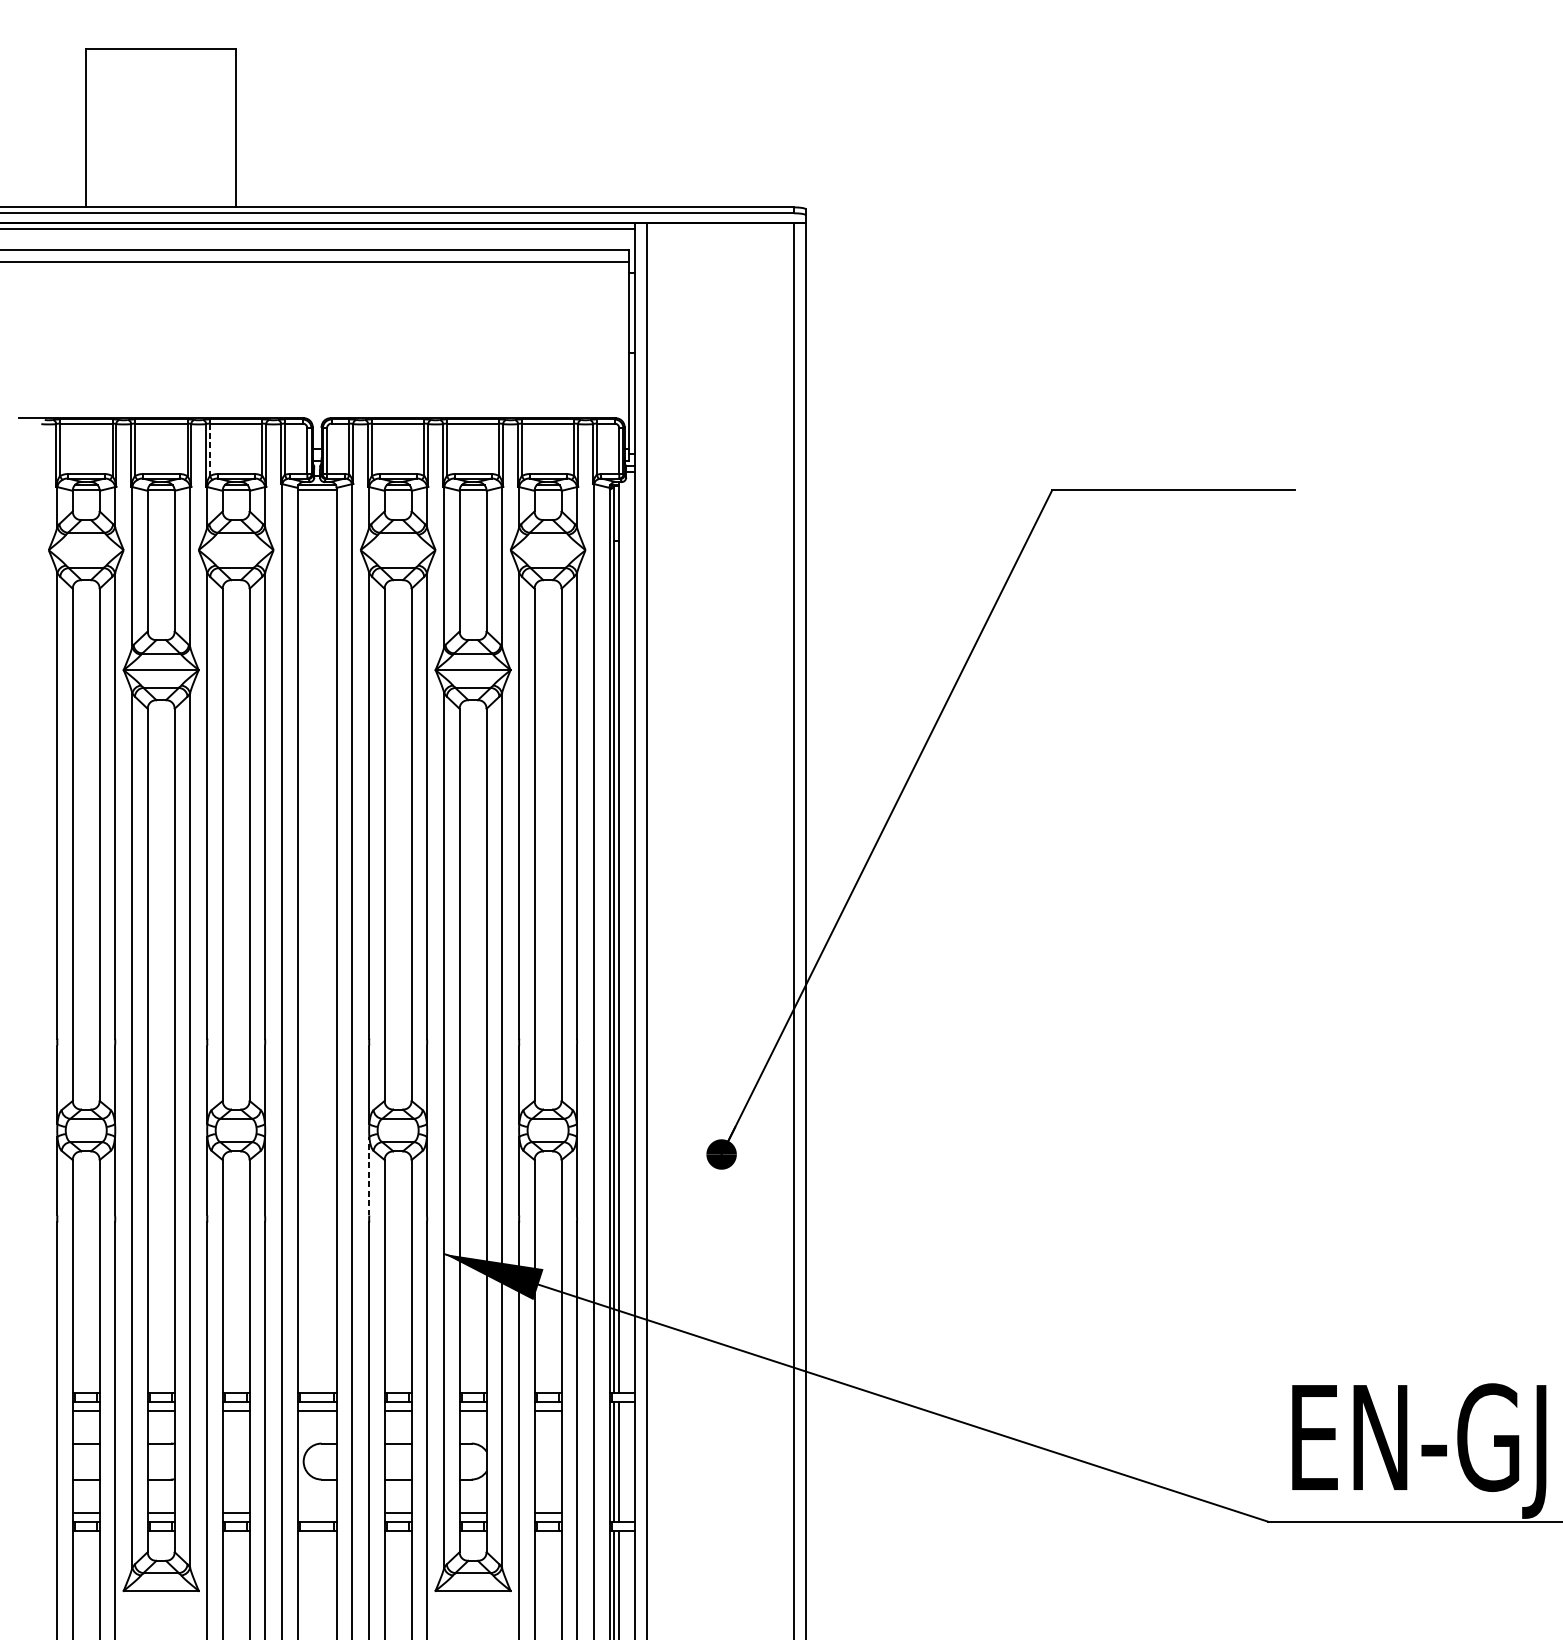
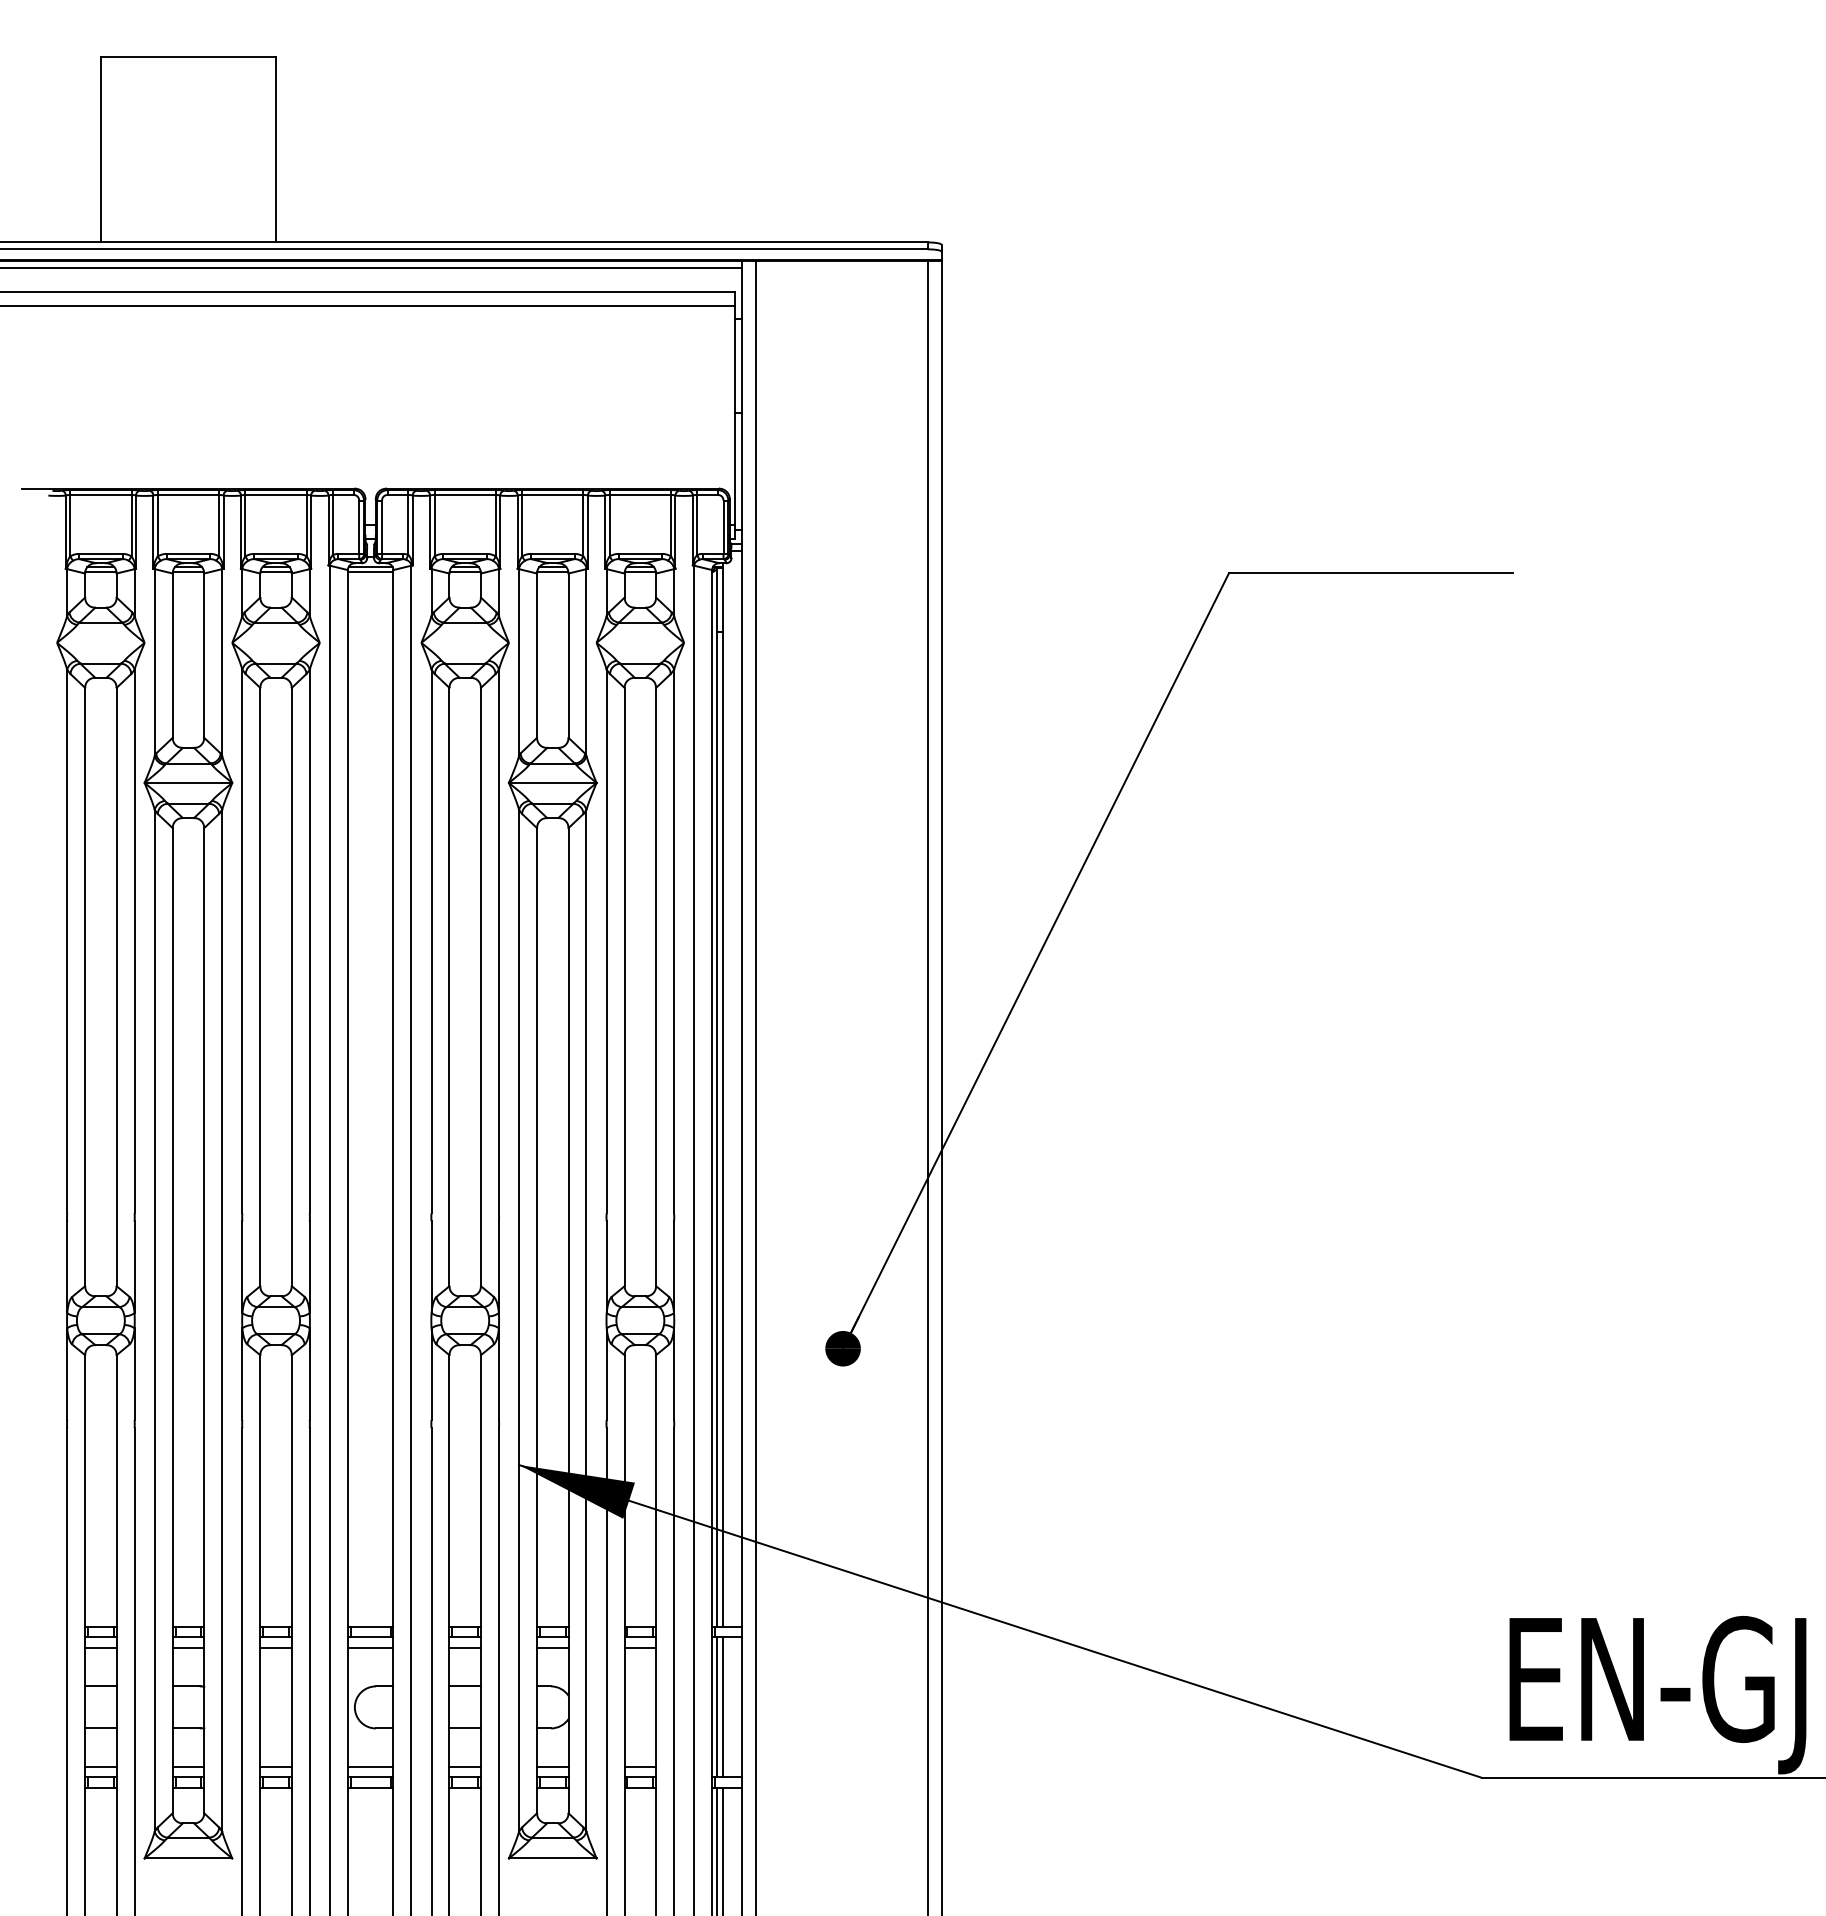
line: (210, 449) -> (245, 525), dashed -> solid
line: (369, 1176) -> (431, 1374), dashed -> solid
line: (317, 1512) -> (370, 1766), added

